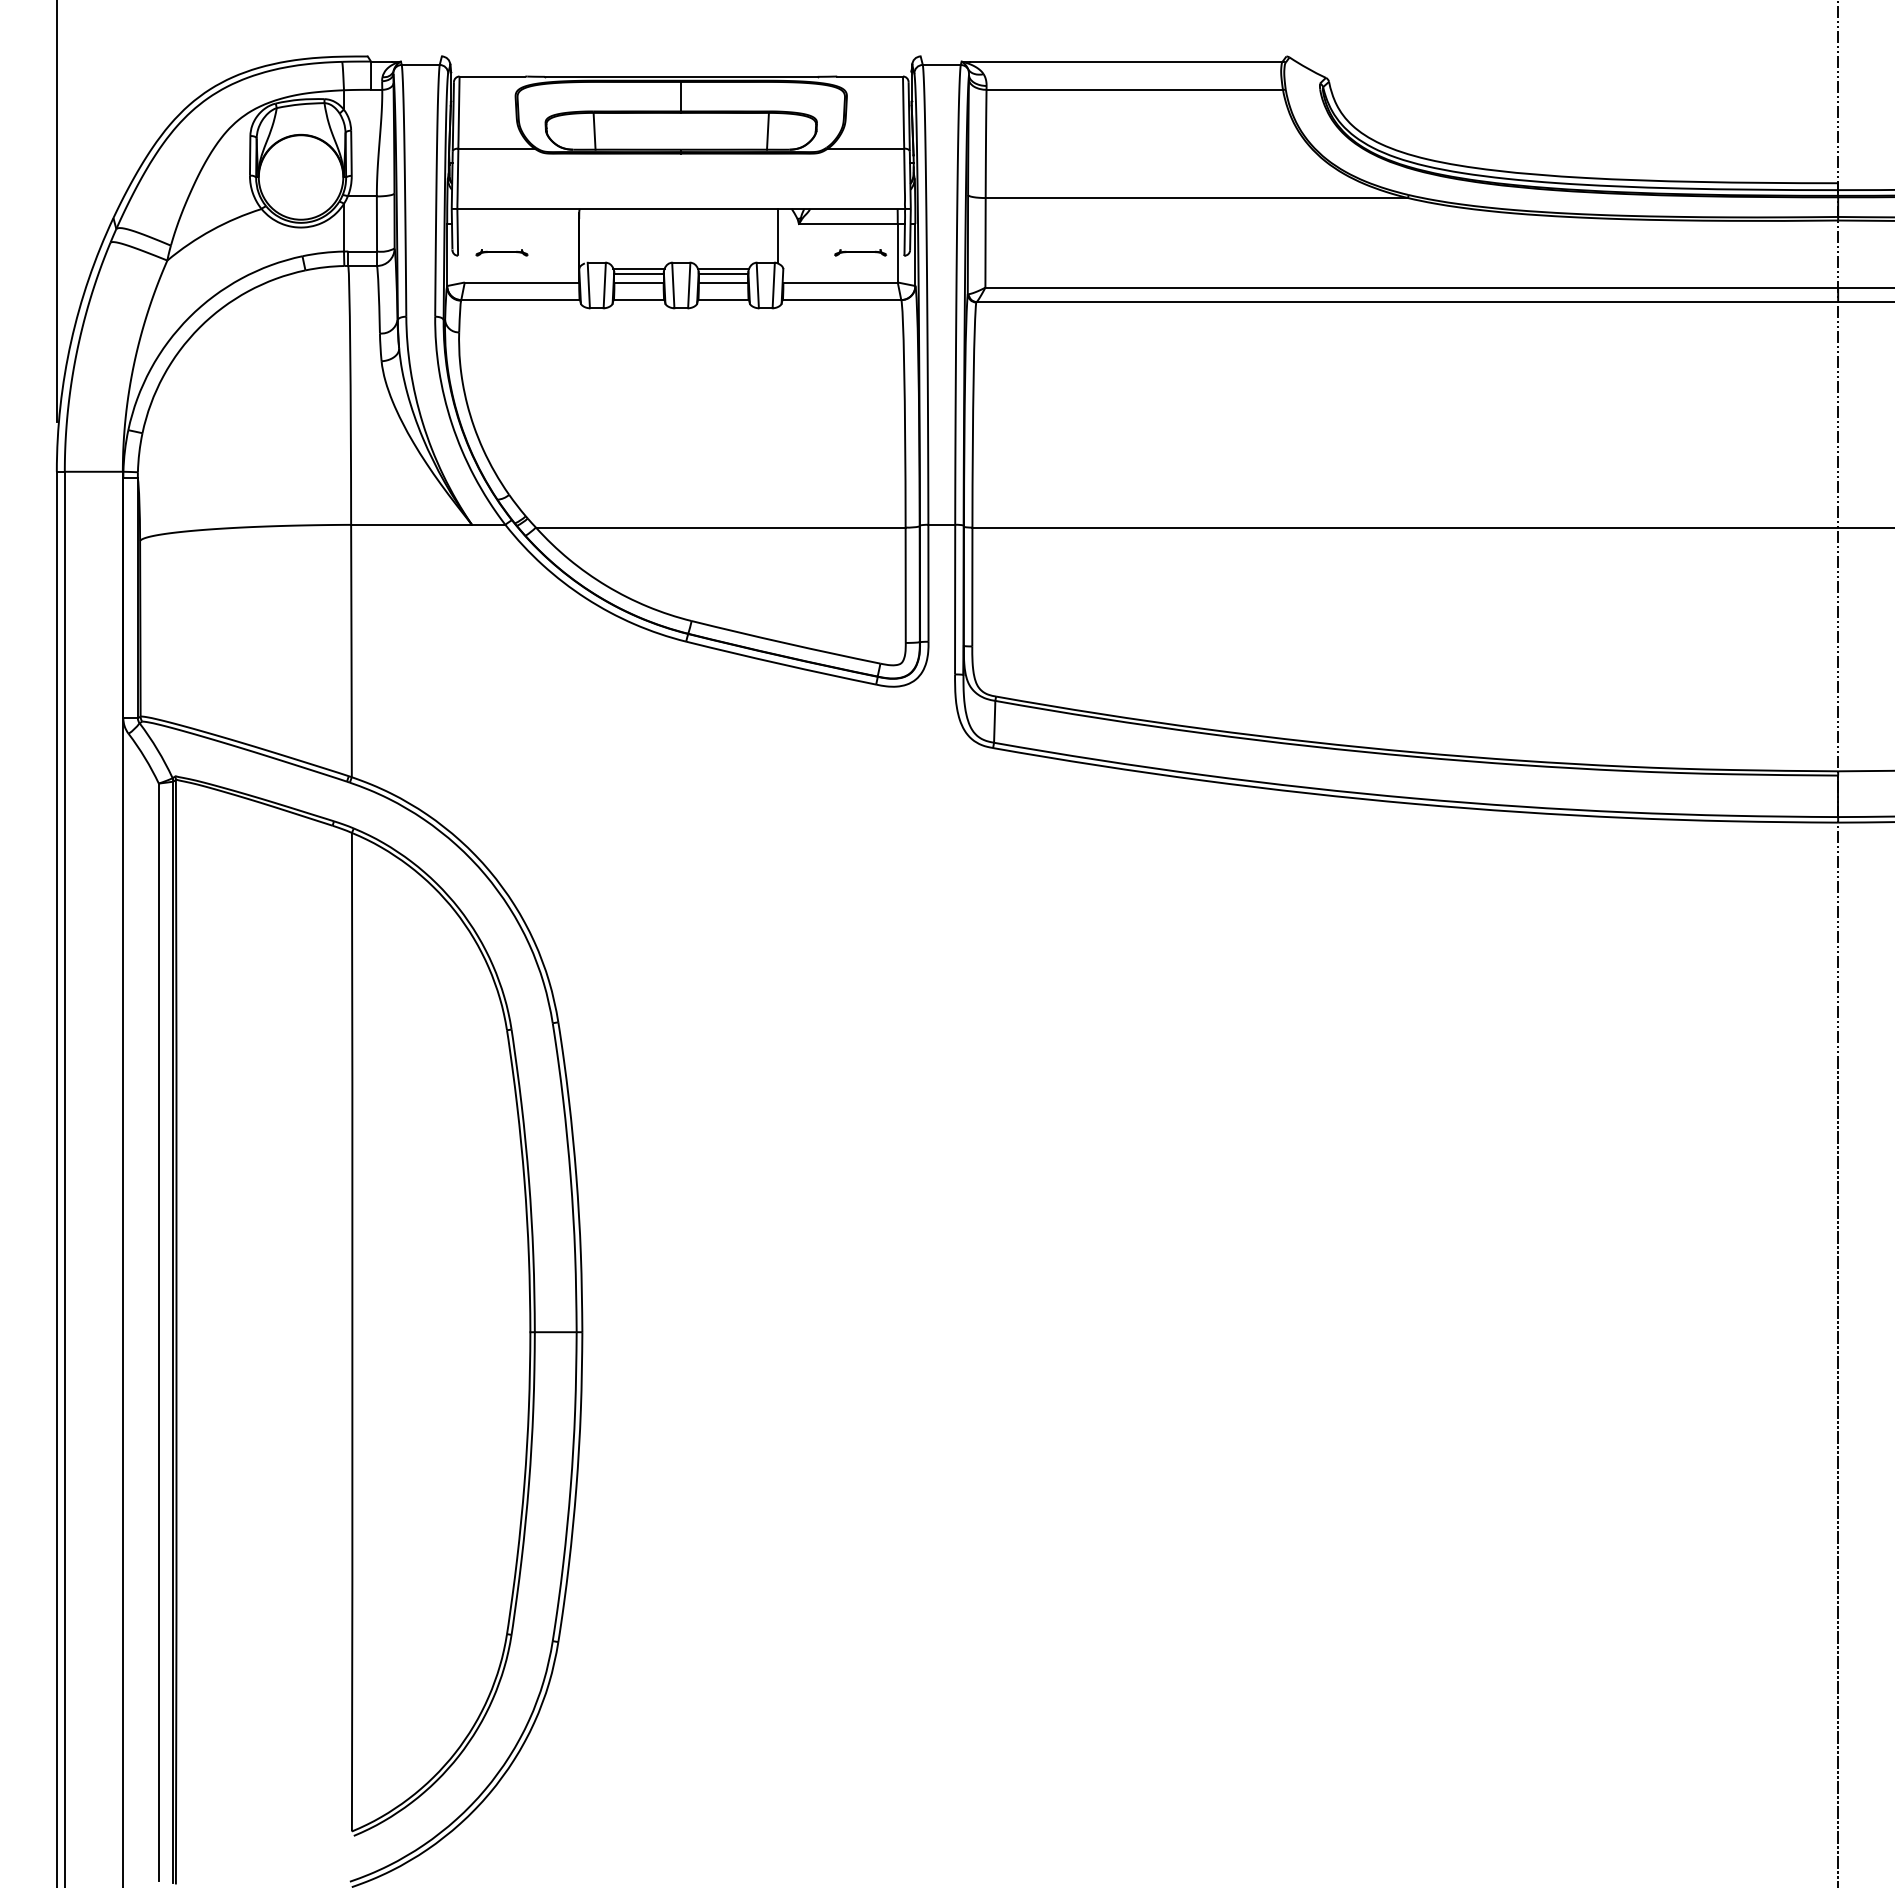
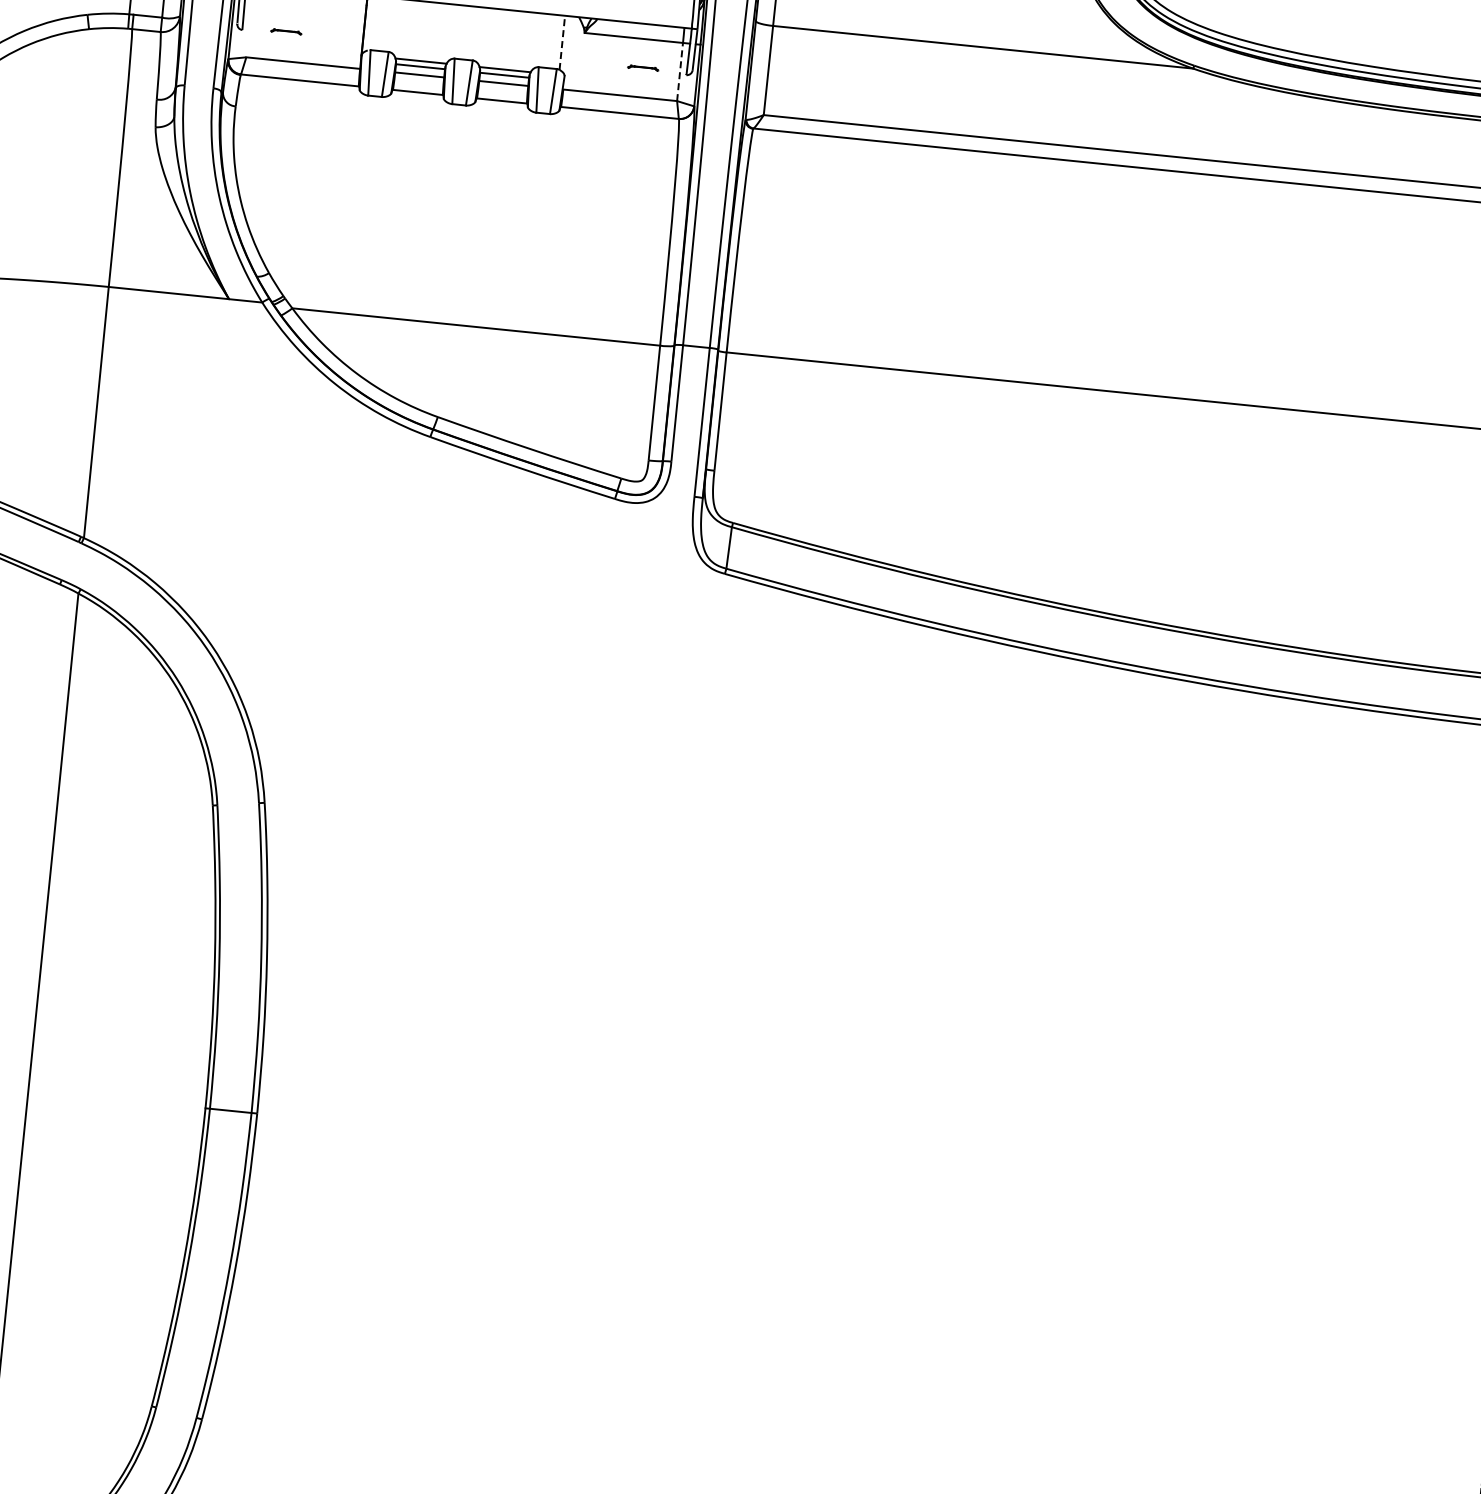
line: (777, 235) -> (562, 42), solid -> dashed
part: (501, 252) -> (285, 31), size x0.6
part: (860, 252) -> (643, 67), size x0.6
line: (897, 252) -> (679, 71), solid -> dashed

